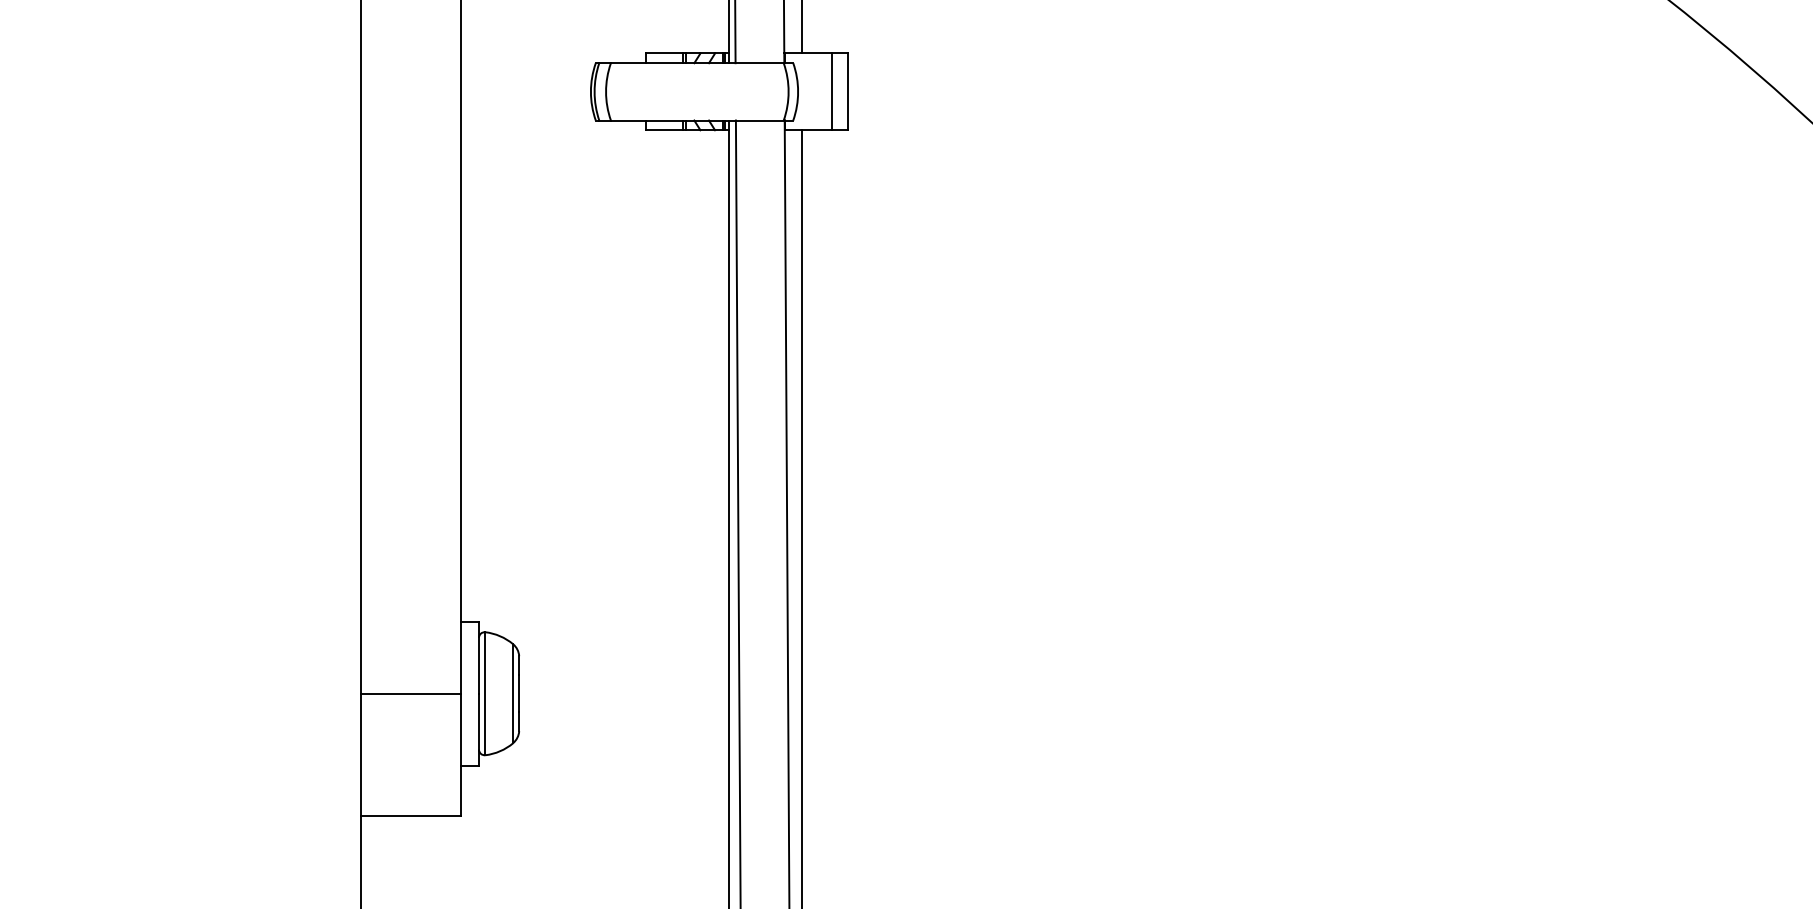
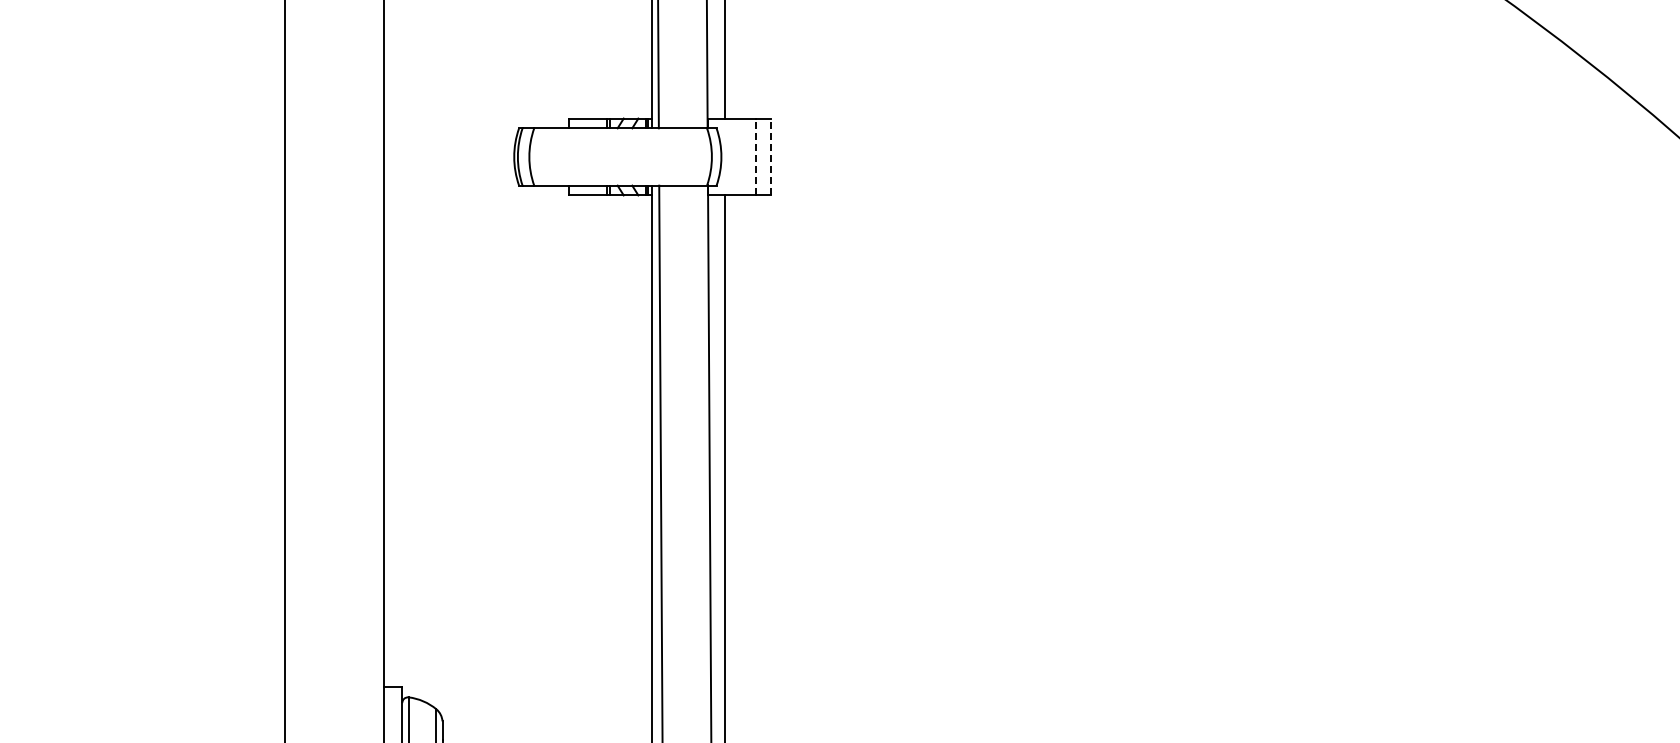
line: (832, 91) -> (755, 156), solid -> dashed
line: (847, 91) -> (770, 156), solid -> dashed

